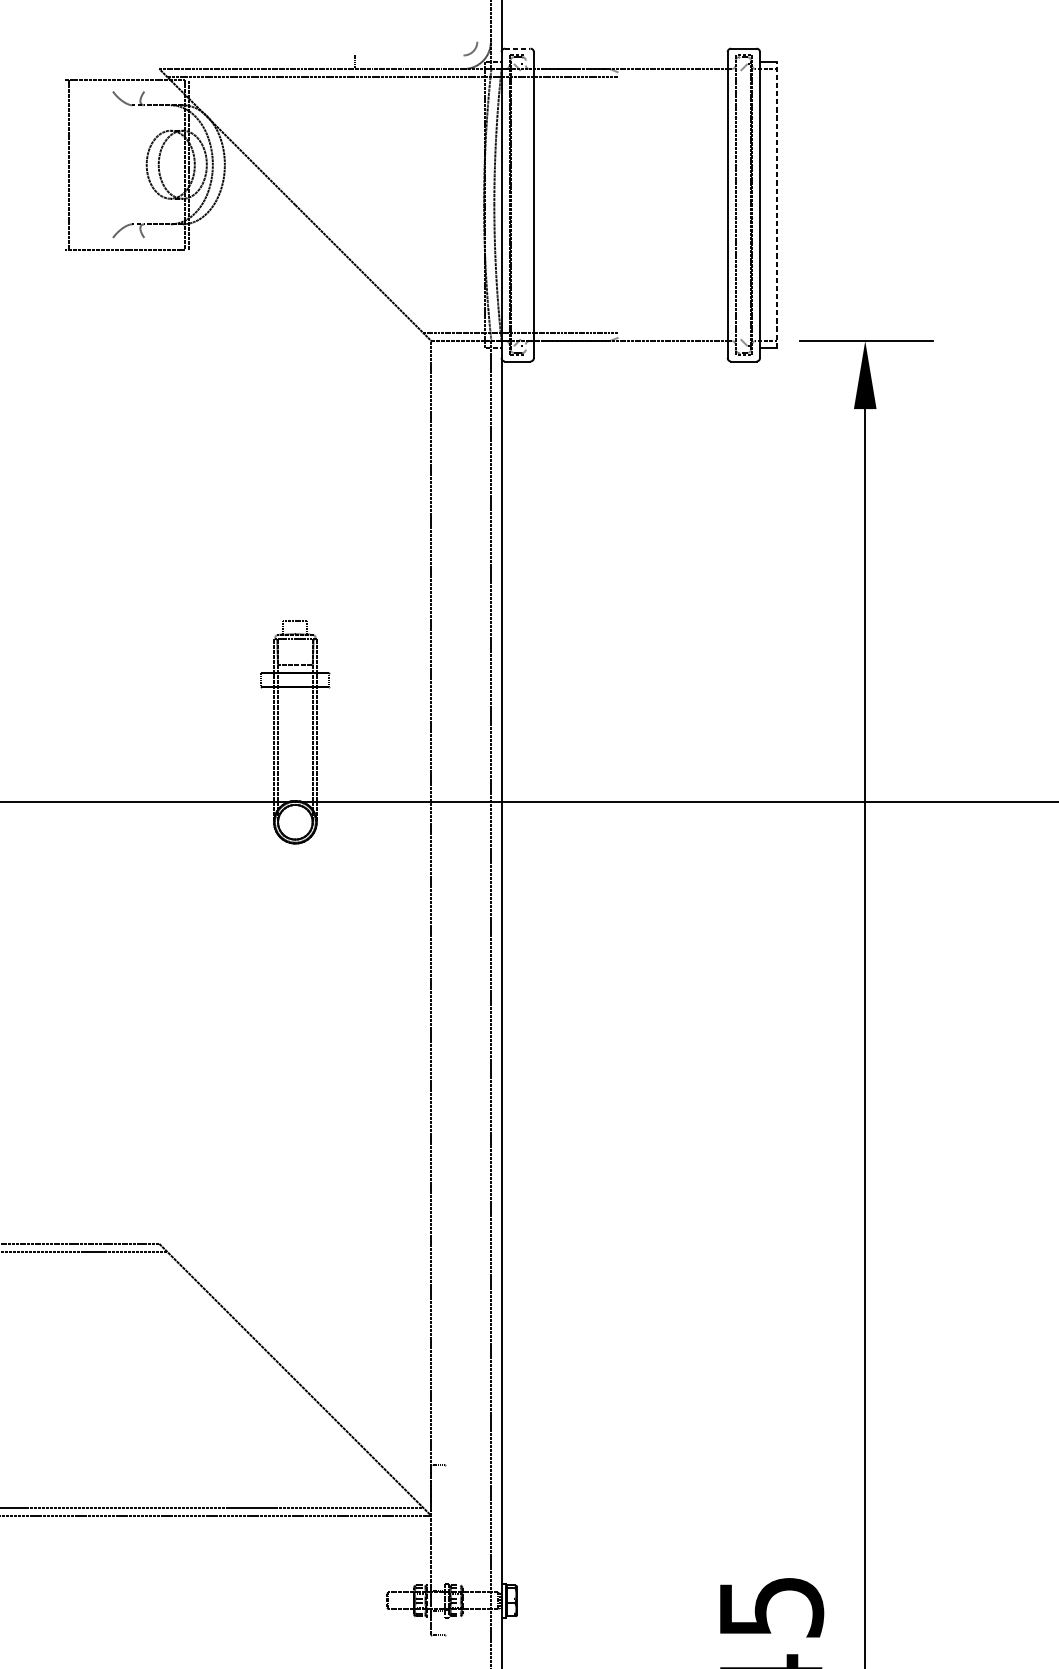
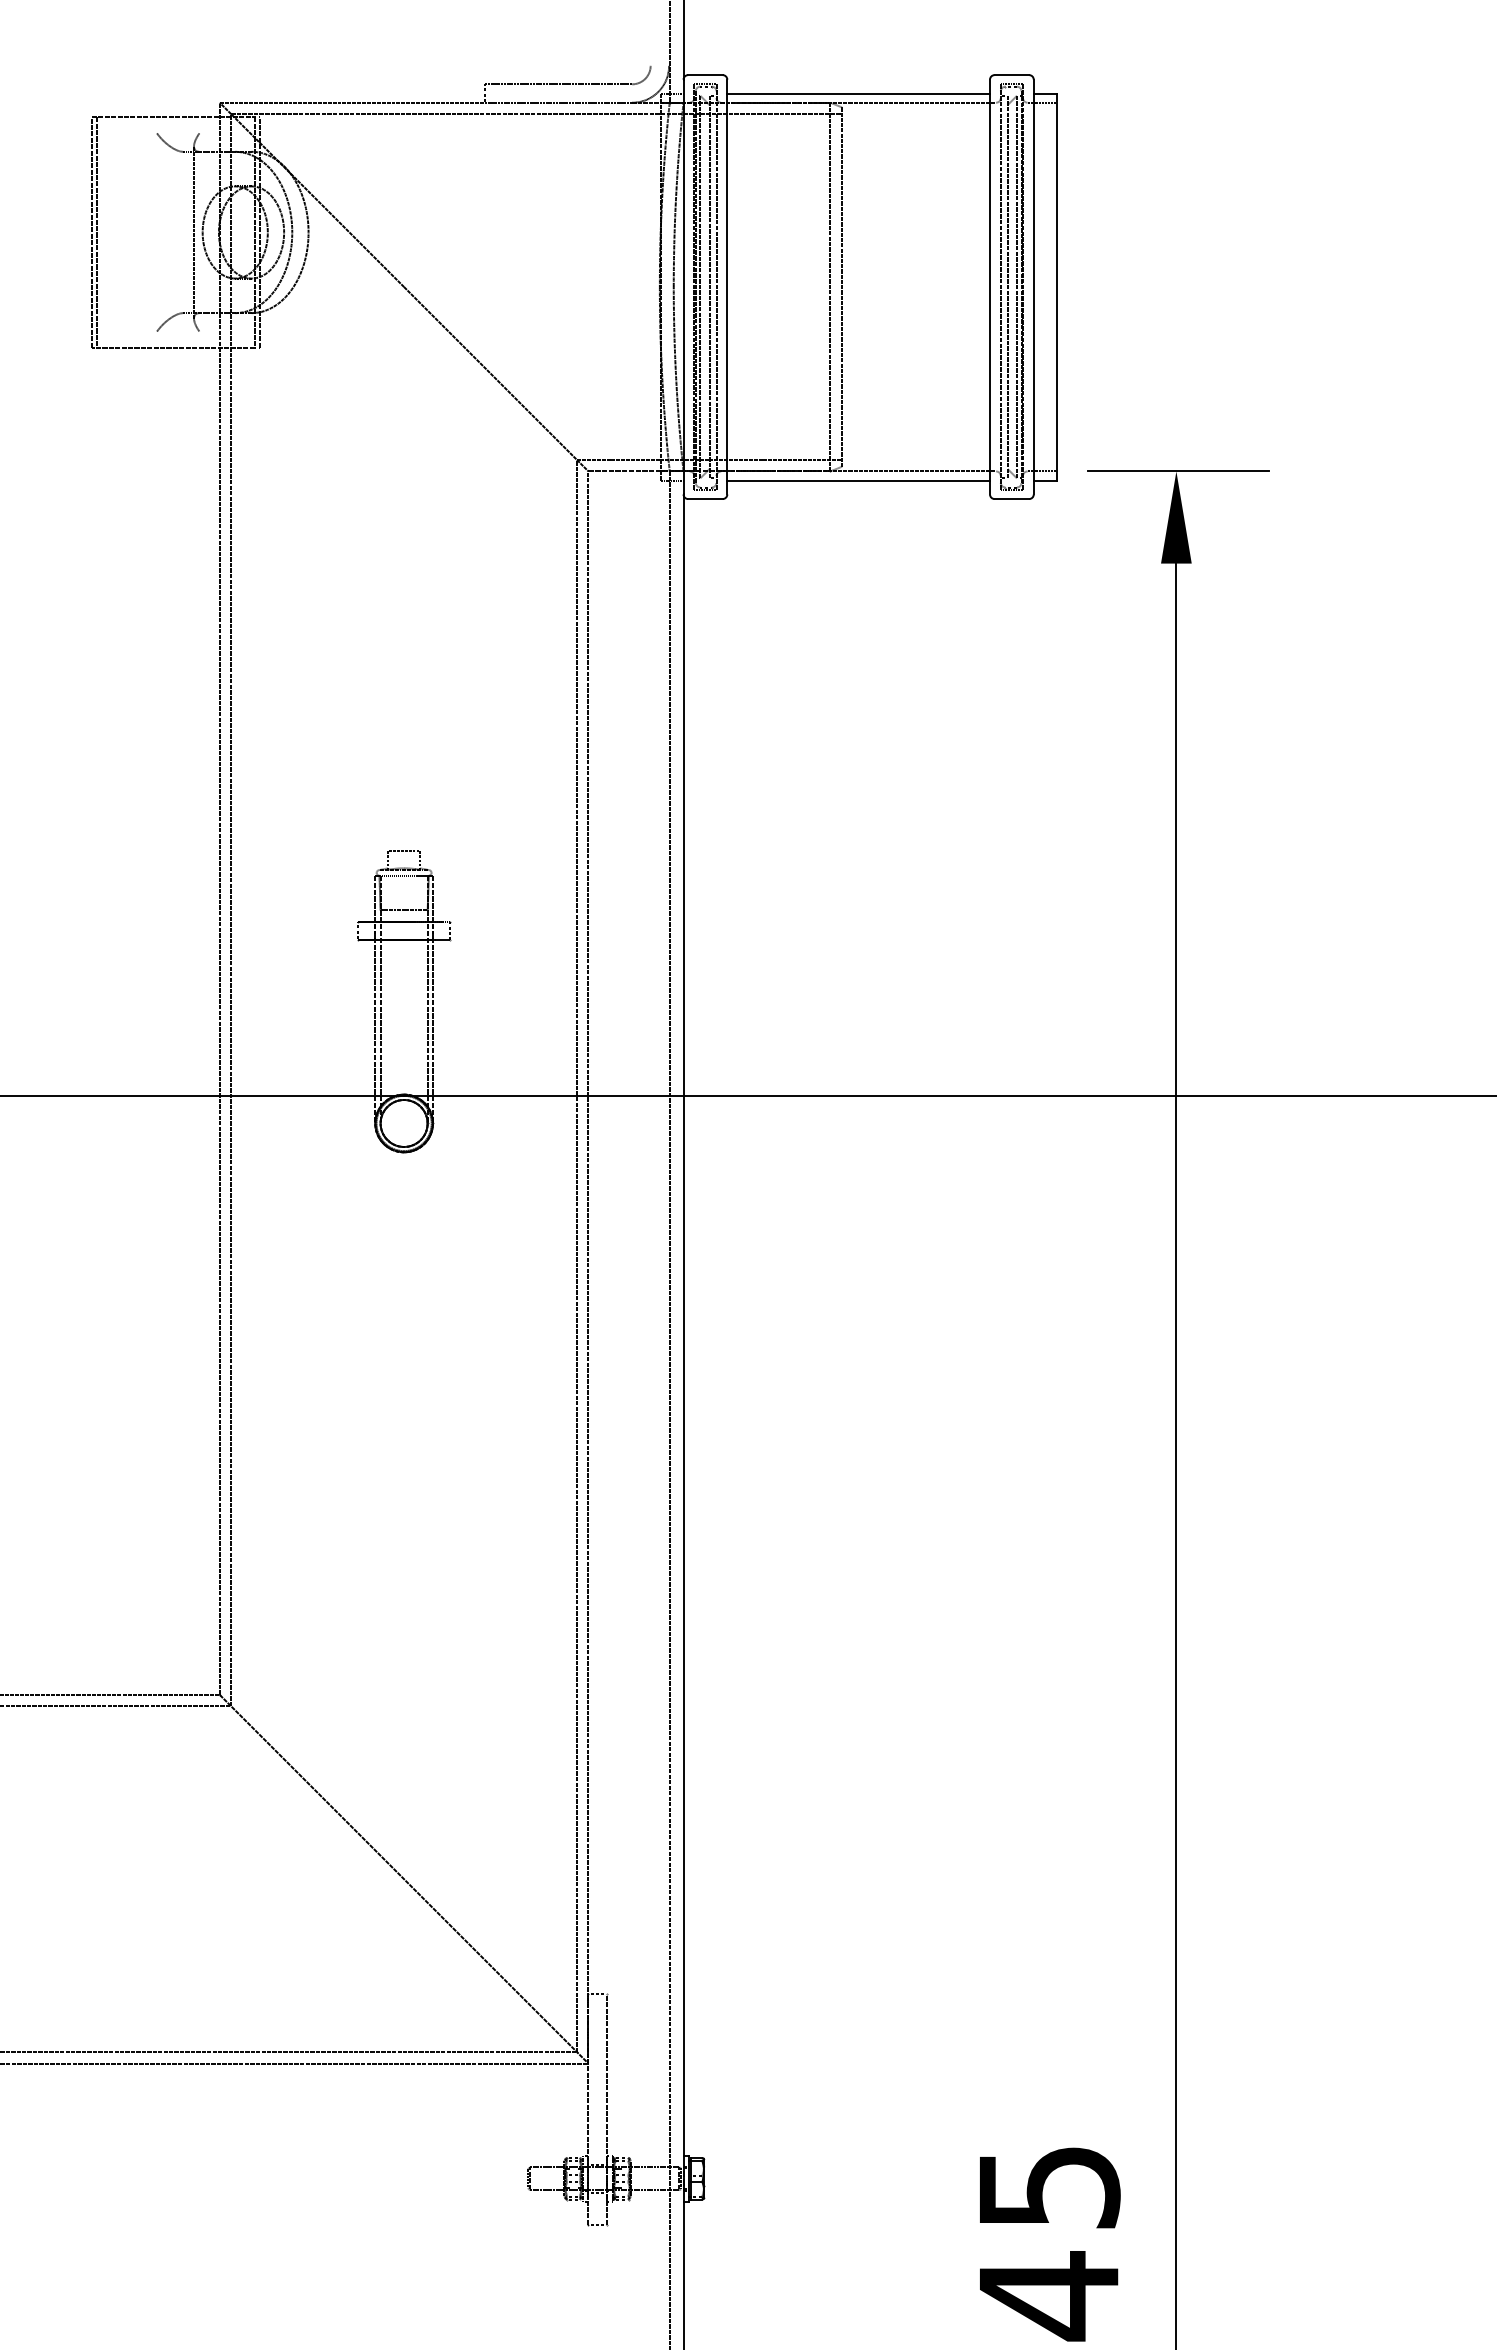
line: (517, 48) -> (705, 75), dashed -> solid
line: (409, 55) -> (558, 84), added
line: (630, 62) -> (858, 93), added
line: (64, 164) -> (91, 232), added
line: (140, 164) -> (194, 232), added
line: (514, 204) -> (700, 286), added
line: (520, 204) -> (709, 286), added
line: (525, 204) -> (716, 286), added
line: (610, 204) -> (830, 286), added
line: (618, 204) -> (841, 286), added
line: (740, 204) -> (1007, 286), added
line: (747, 204) -> (1016, 286), added
line: (776, 205) -> (1056, 287), dashed -> solid
line: (630, 347) -> (858, 480), added
line: (159, 656) -> (219, 898), added
line: (168, 665) -> (231, 910), added
line: (423, 920) -> (577, 1256), added
line: (444, 1549) -> (606, 2109), added

